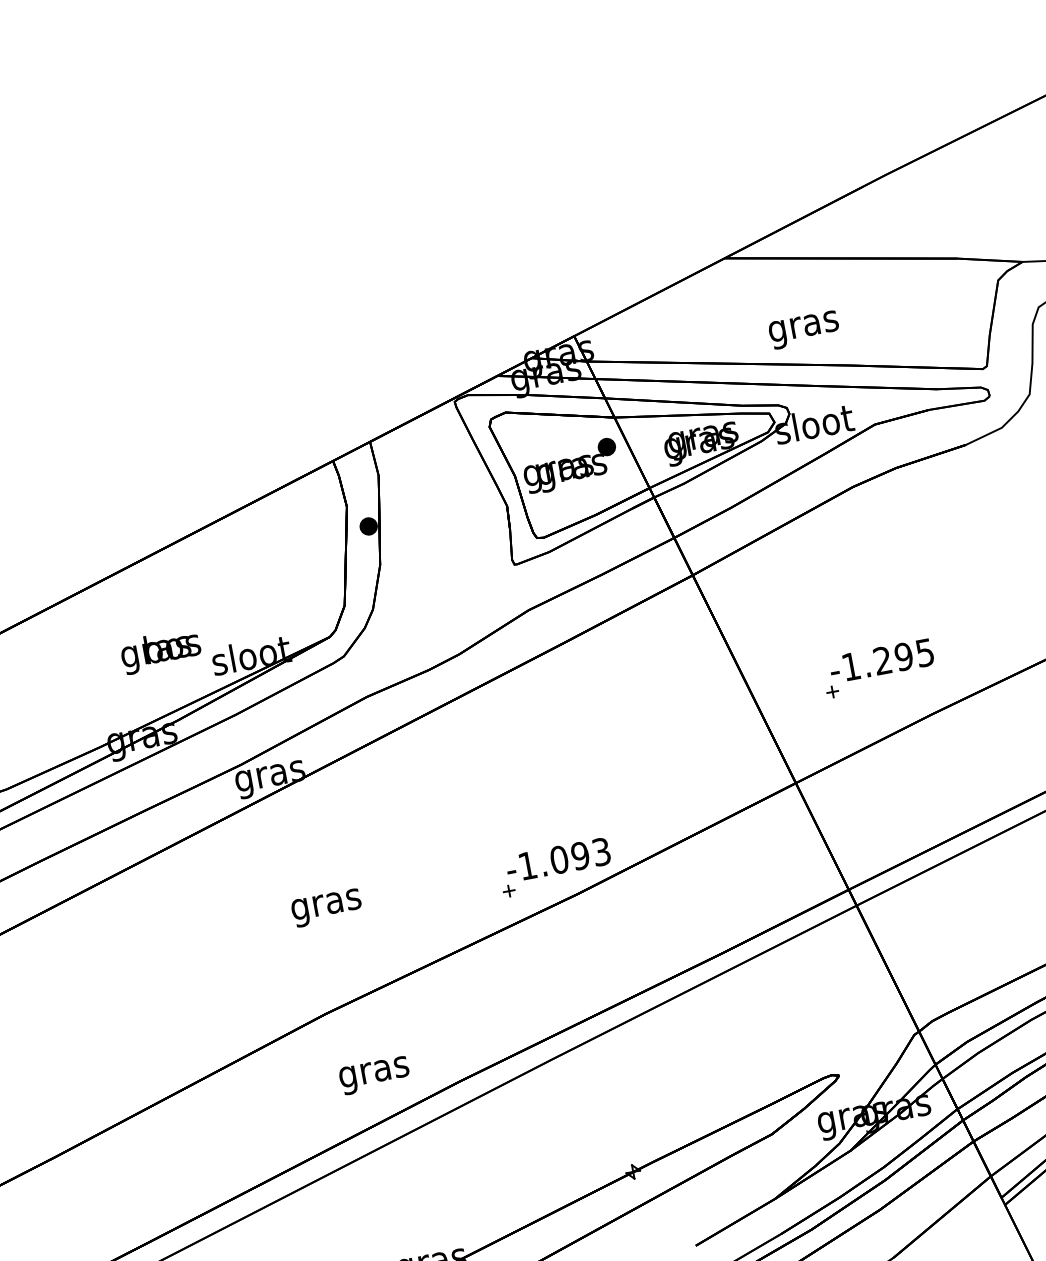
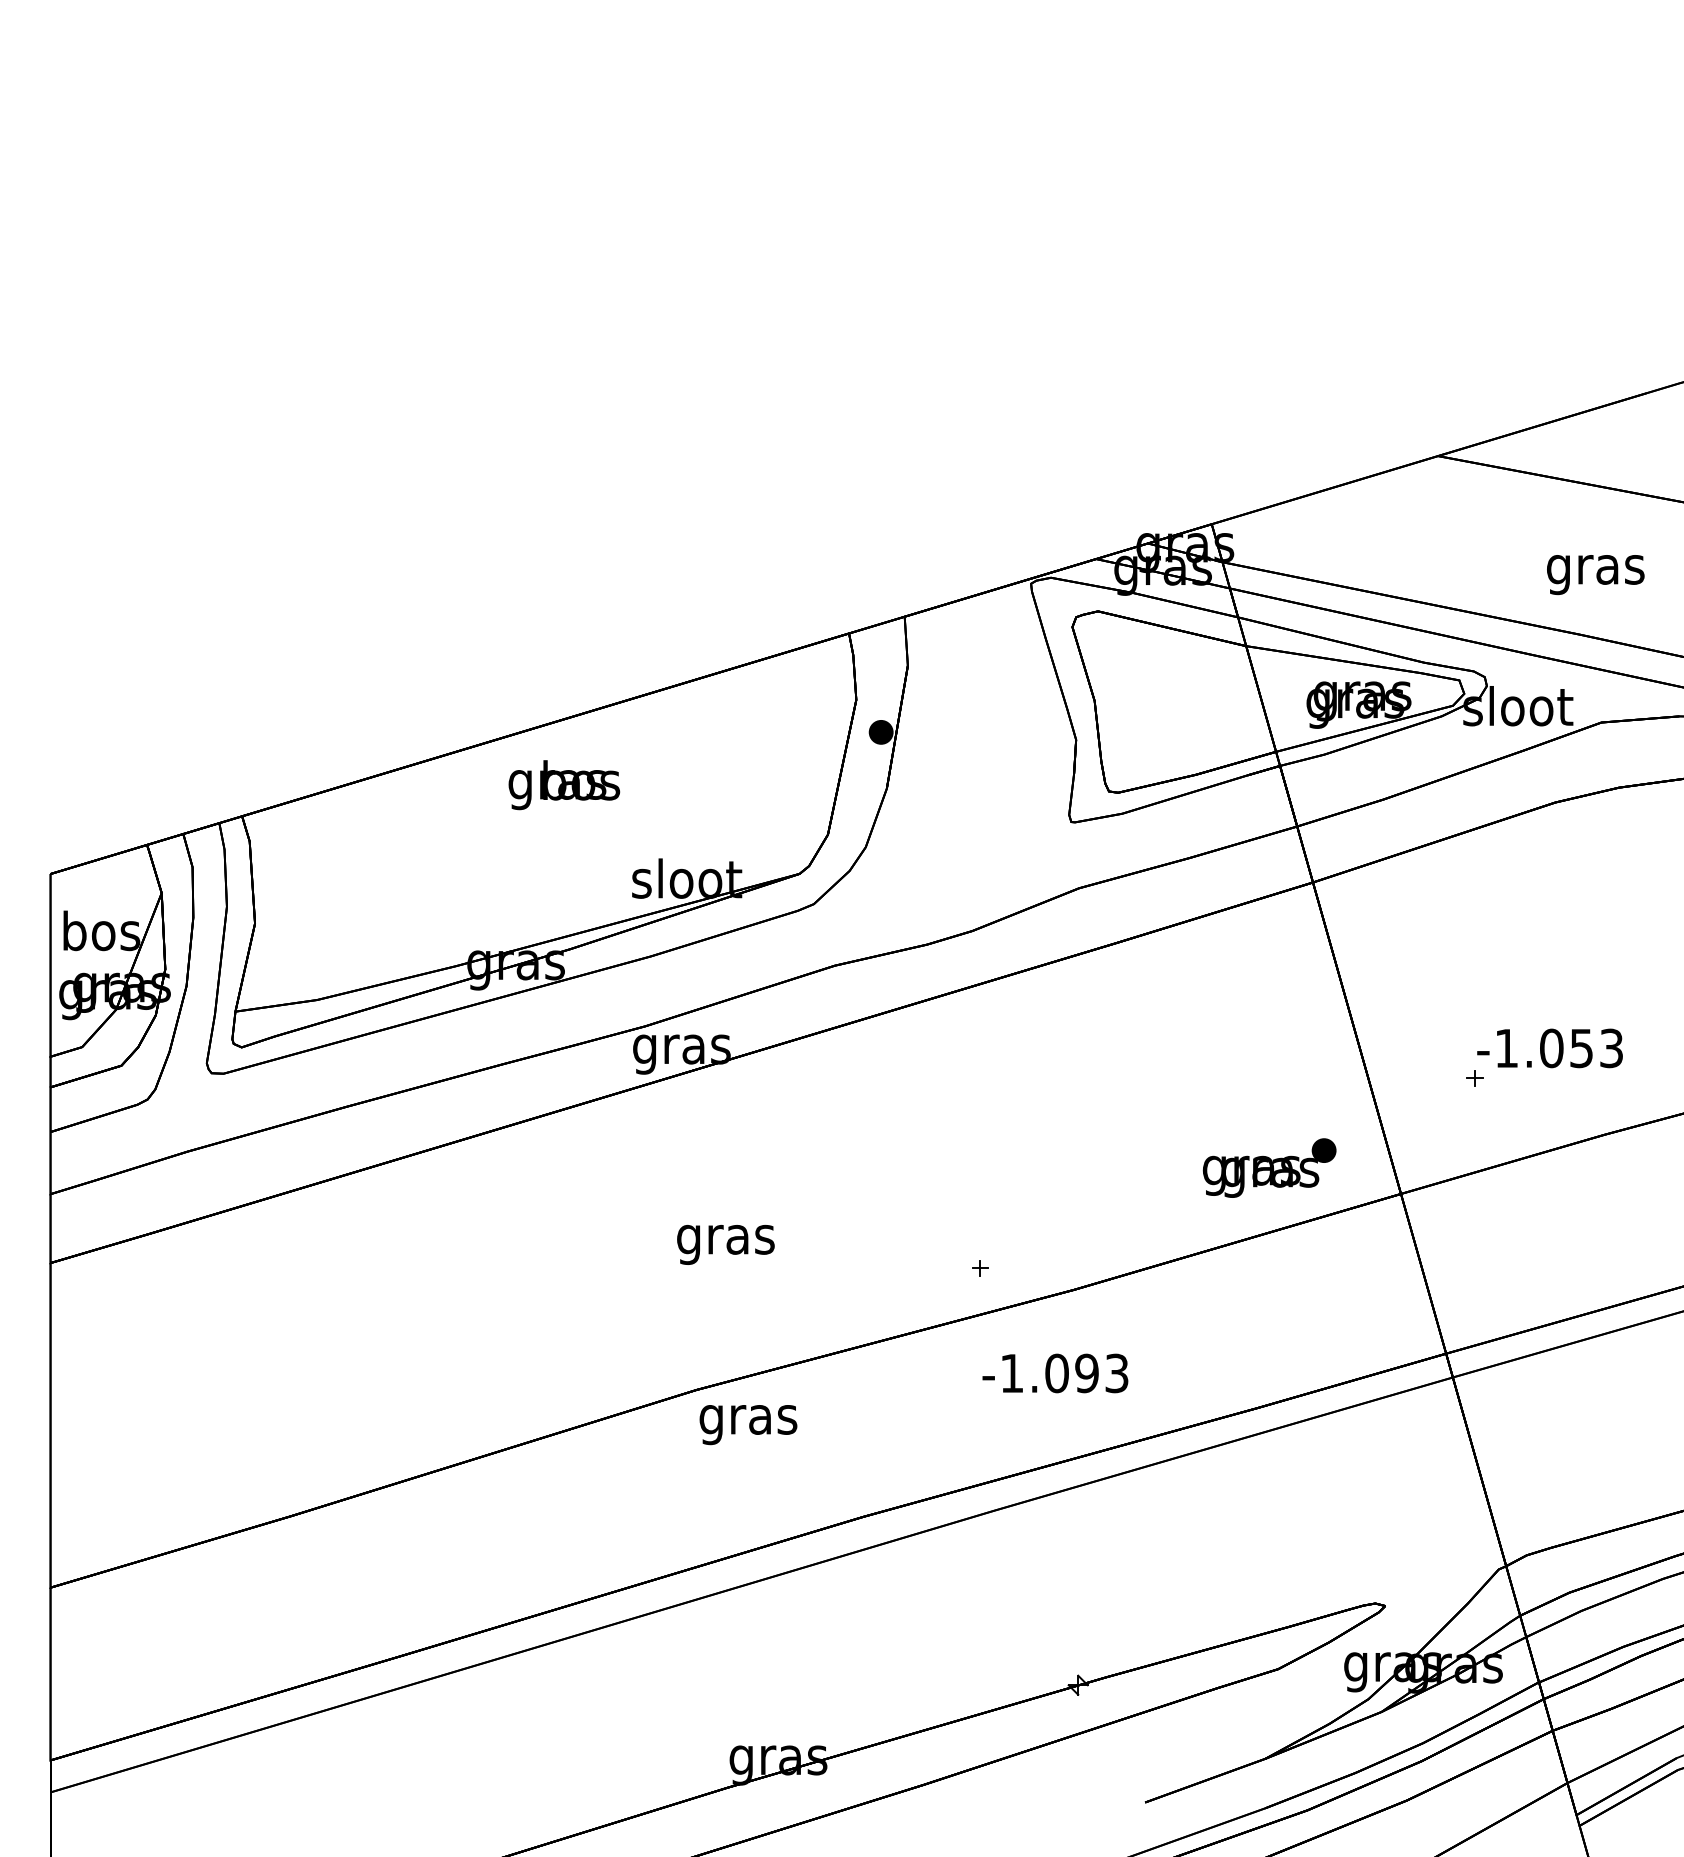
text: (804, 330) -> (1595, 575), moved
part: (570, 466) -> (1269, 1167), moved
text: (161, 651) -> (564, 785), moved
text: (903, 656) -> (1581, 1048), -1.295 -> -1.053
text: (558, 860) -> (1055, 1373), moved
text: (374, 1076) -> (748, 1425), moved

